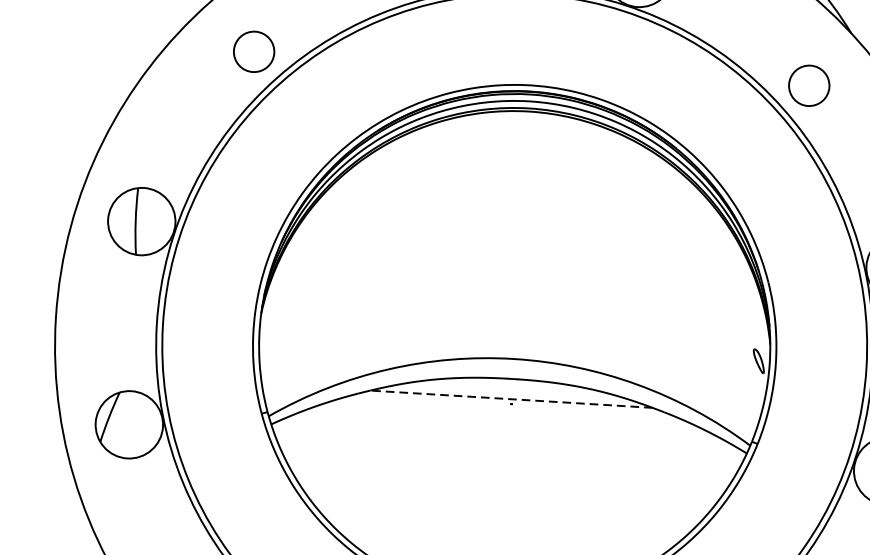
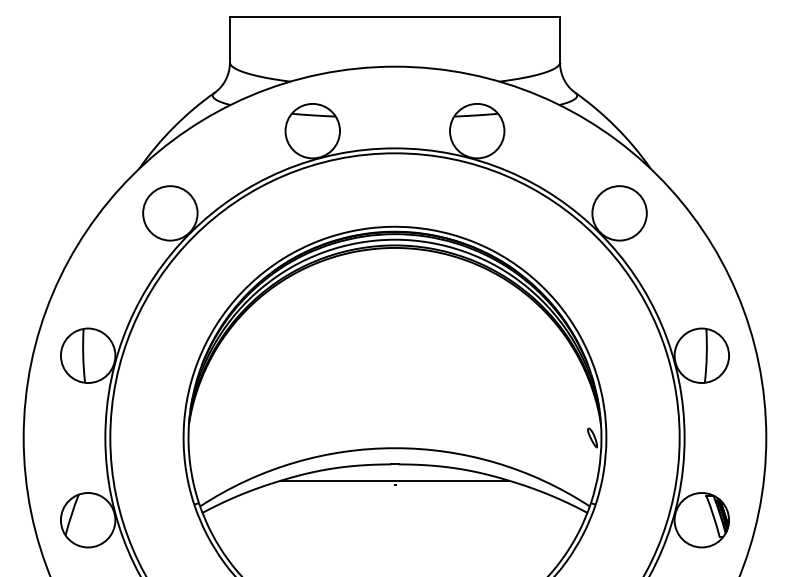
circle: (254, 52) -> (170, 213), size x1.67
circle: (809, 85) -> (619, 213), size x1.67
line: (510, 398) -> (394, 480), dashed -> solid

